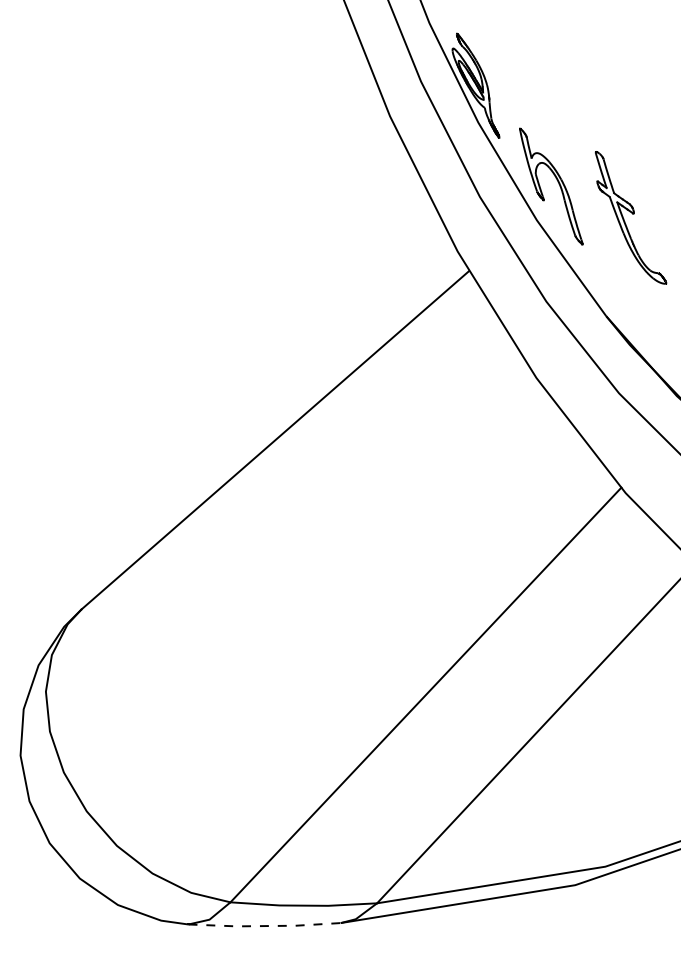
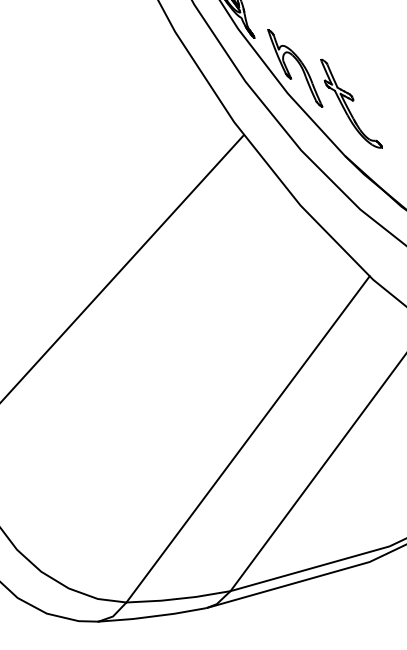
part: (630, 217) -> (351, 103), moved
line: (264, 926) -> (152, 616), dashed -> solid

